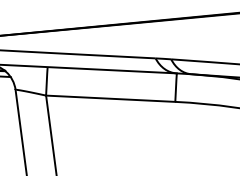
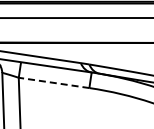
line: (111, 97) -> (54, 82), solid -> dashed

